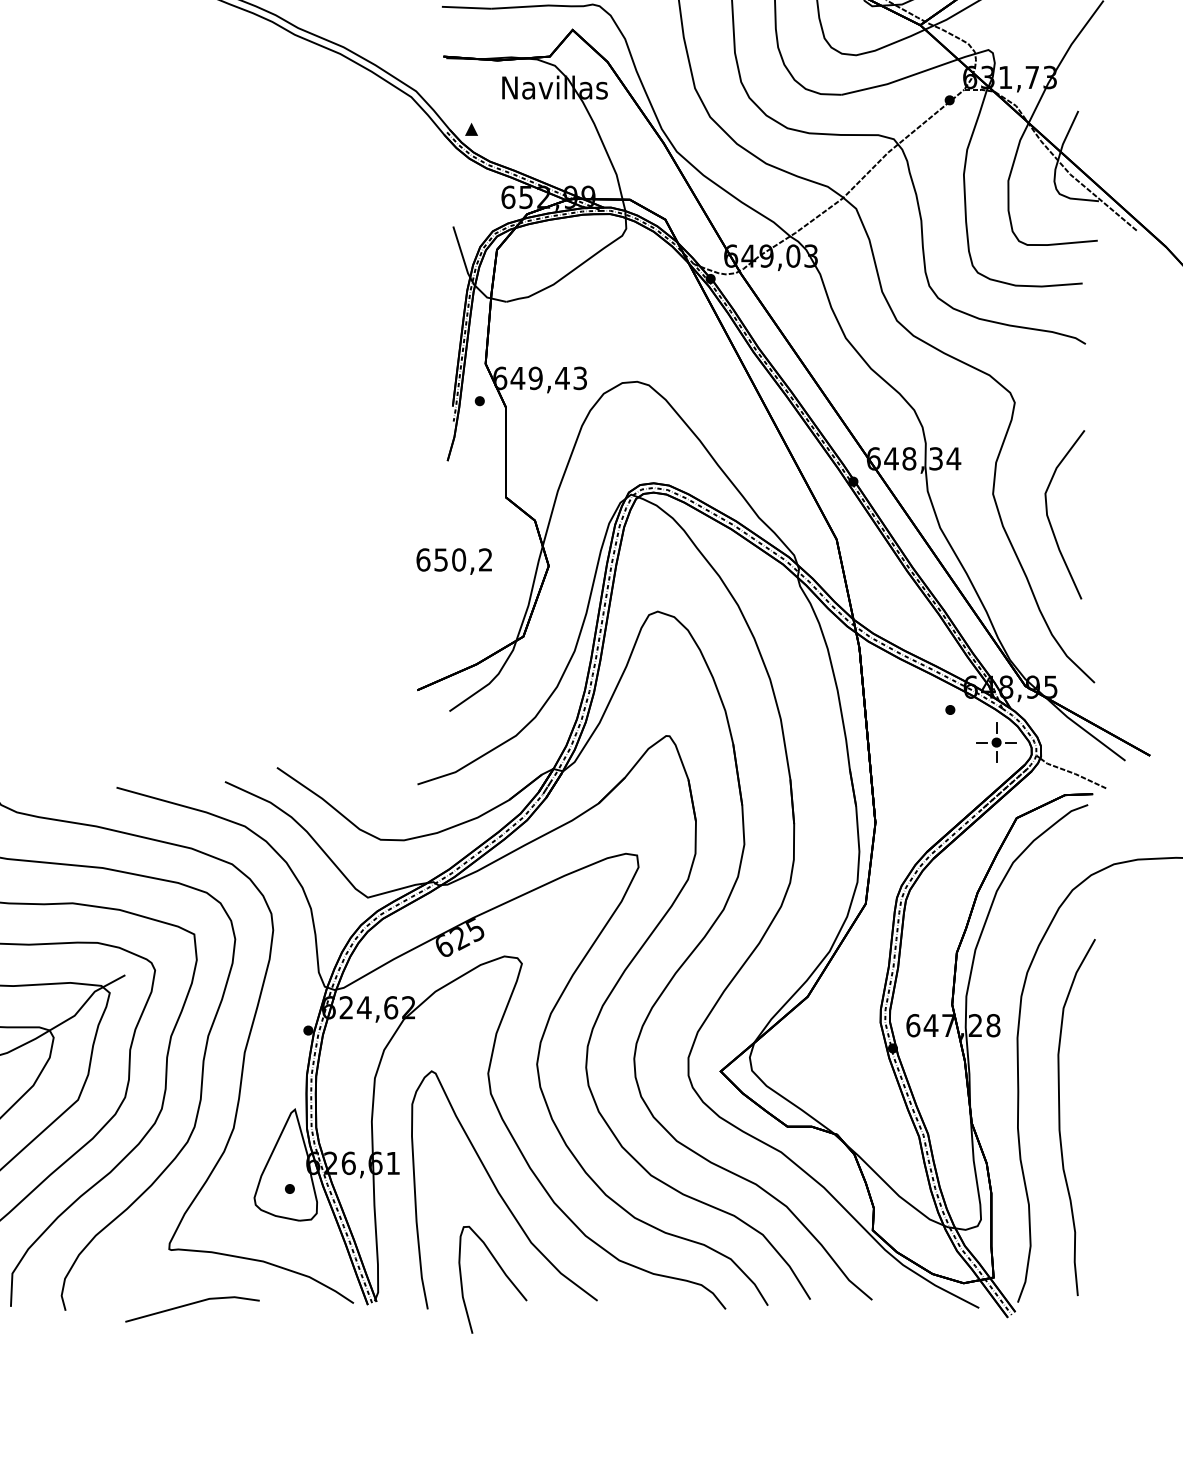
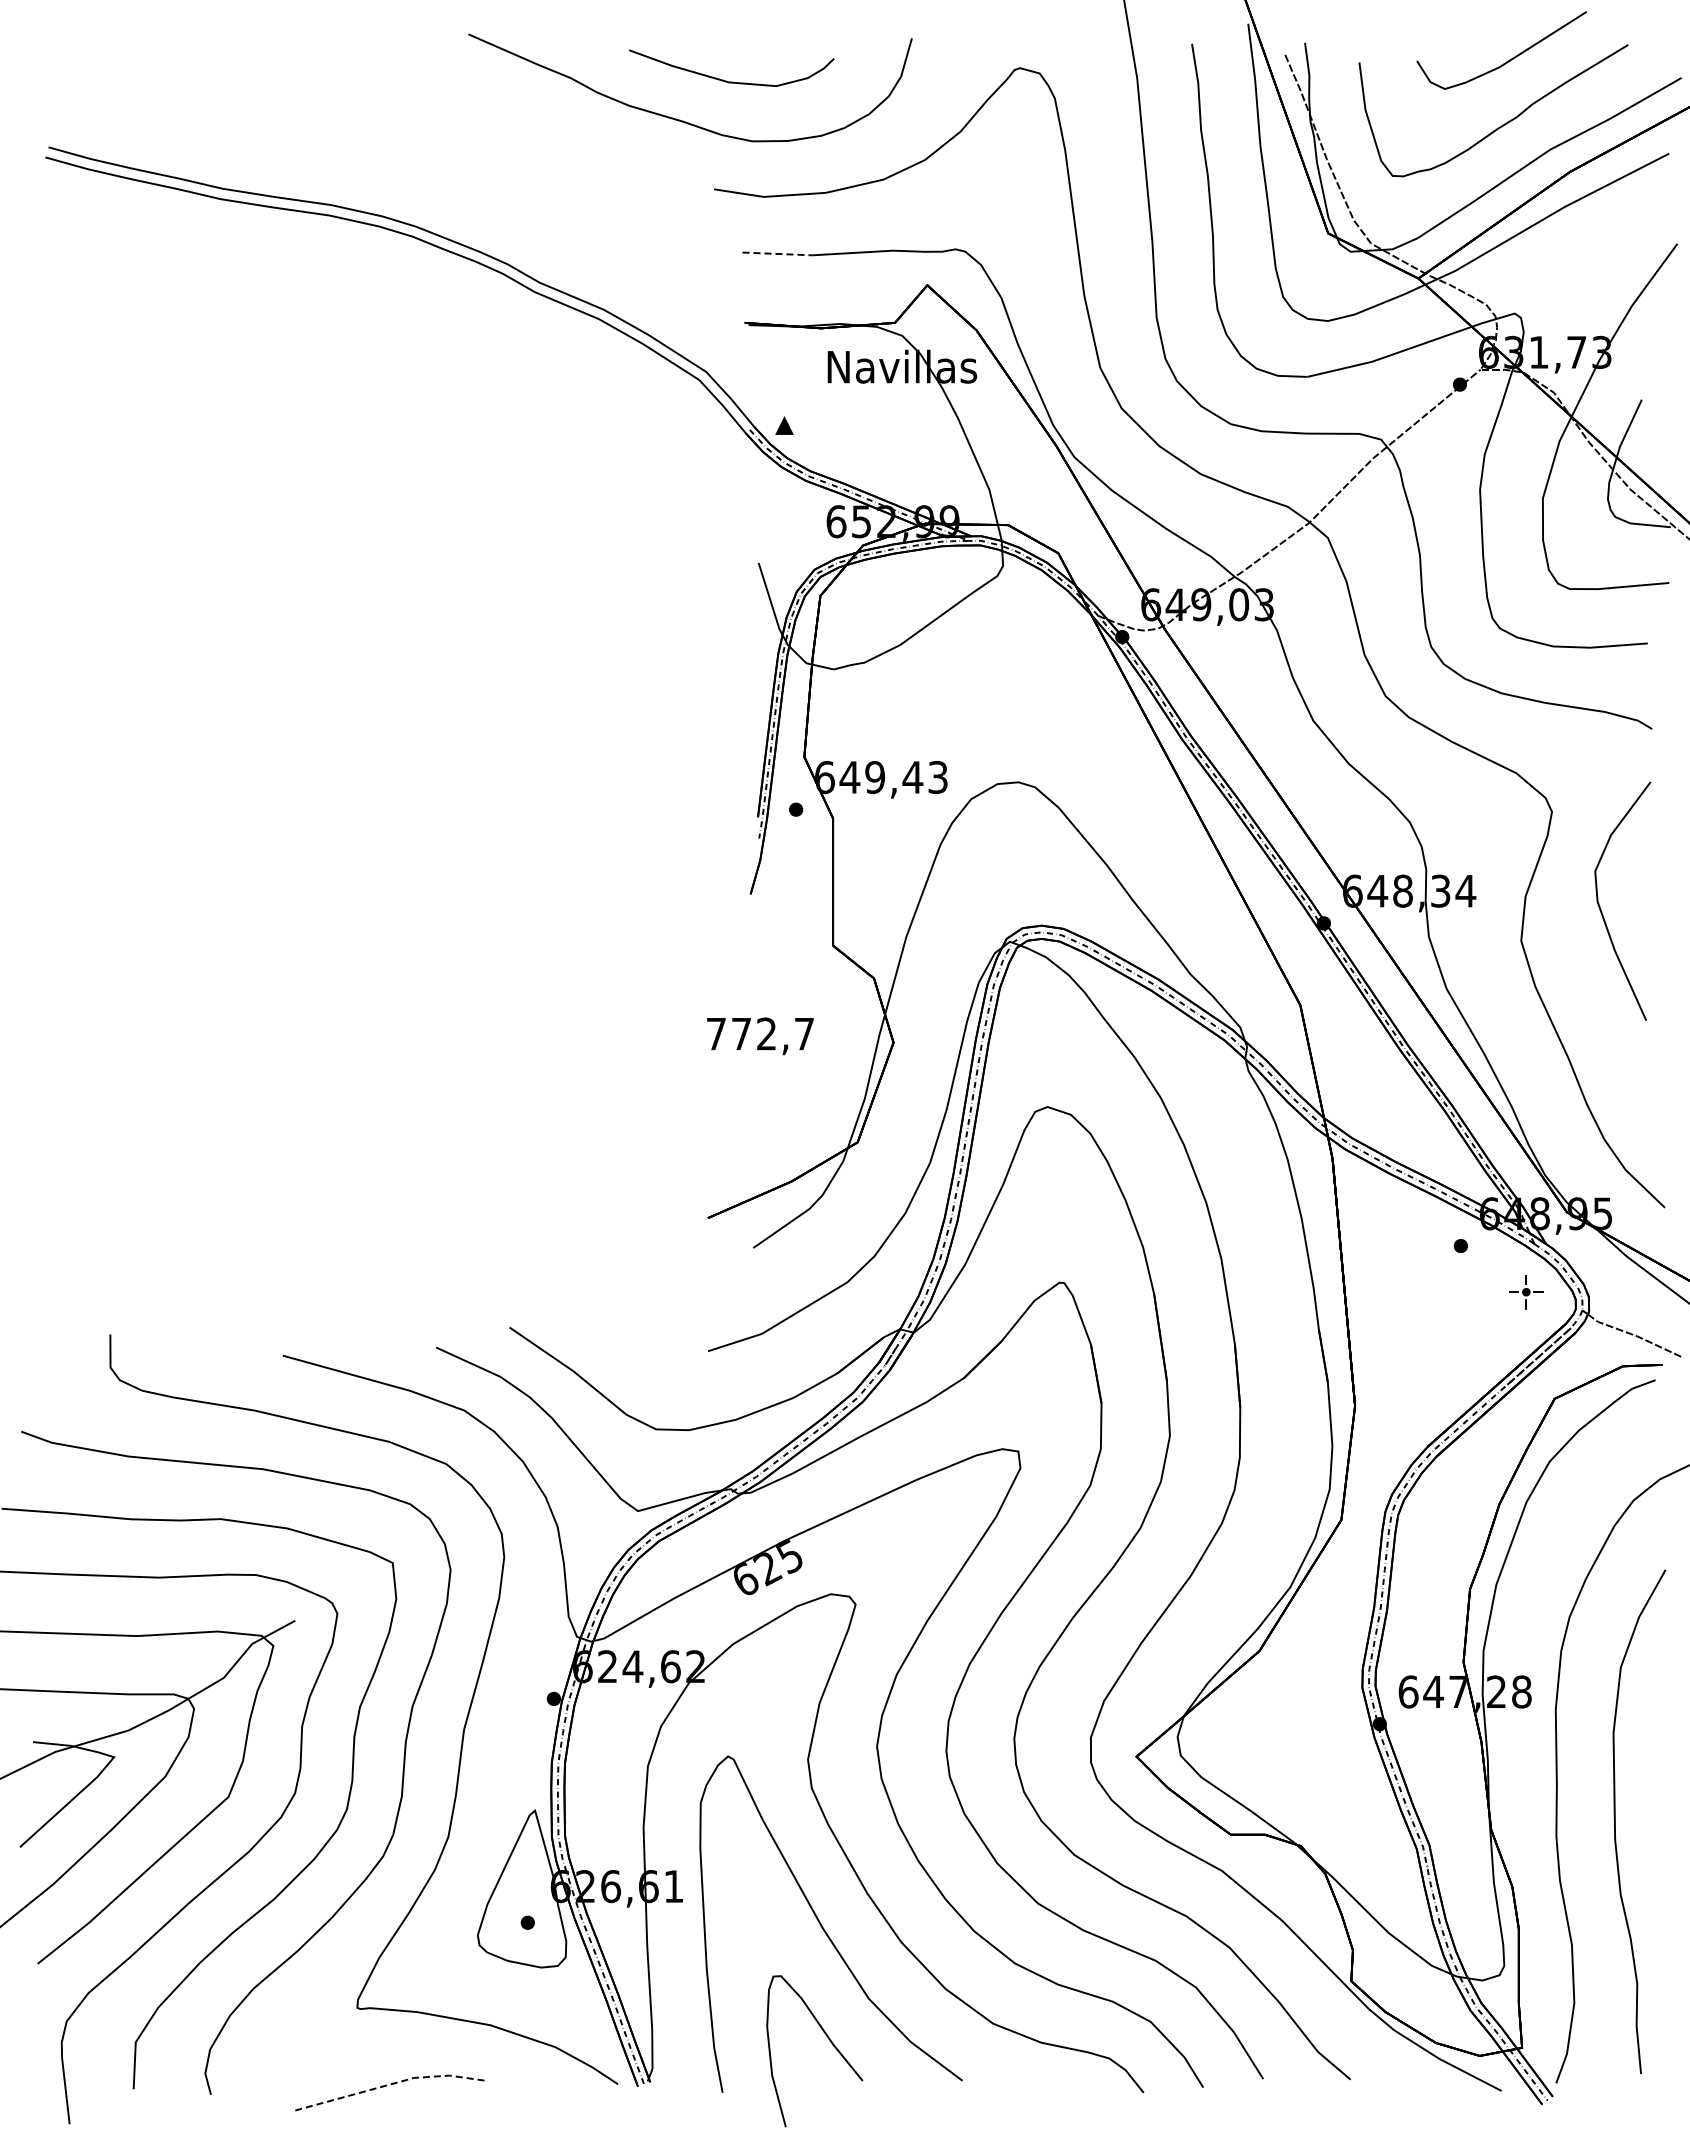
line: (466, 7) -> (777, 253), solid -> dashed
curve: (1049, 518) -> (1600, 906), moved
text: (453, 559) -> (759, 1033), 650,2 -> 772,7
part: (996, 742) -> (1526, 1292), size x0.6
line: (192, 1303) -> (390, 2084), solid -> dashed

